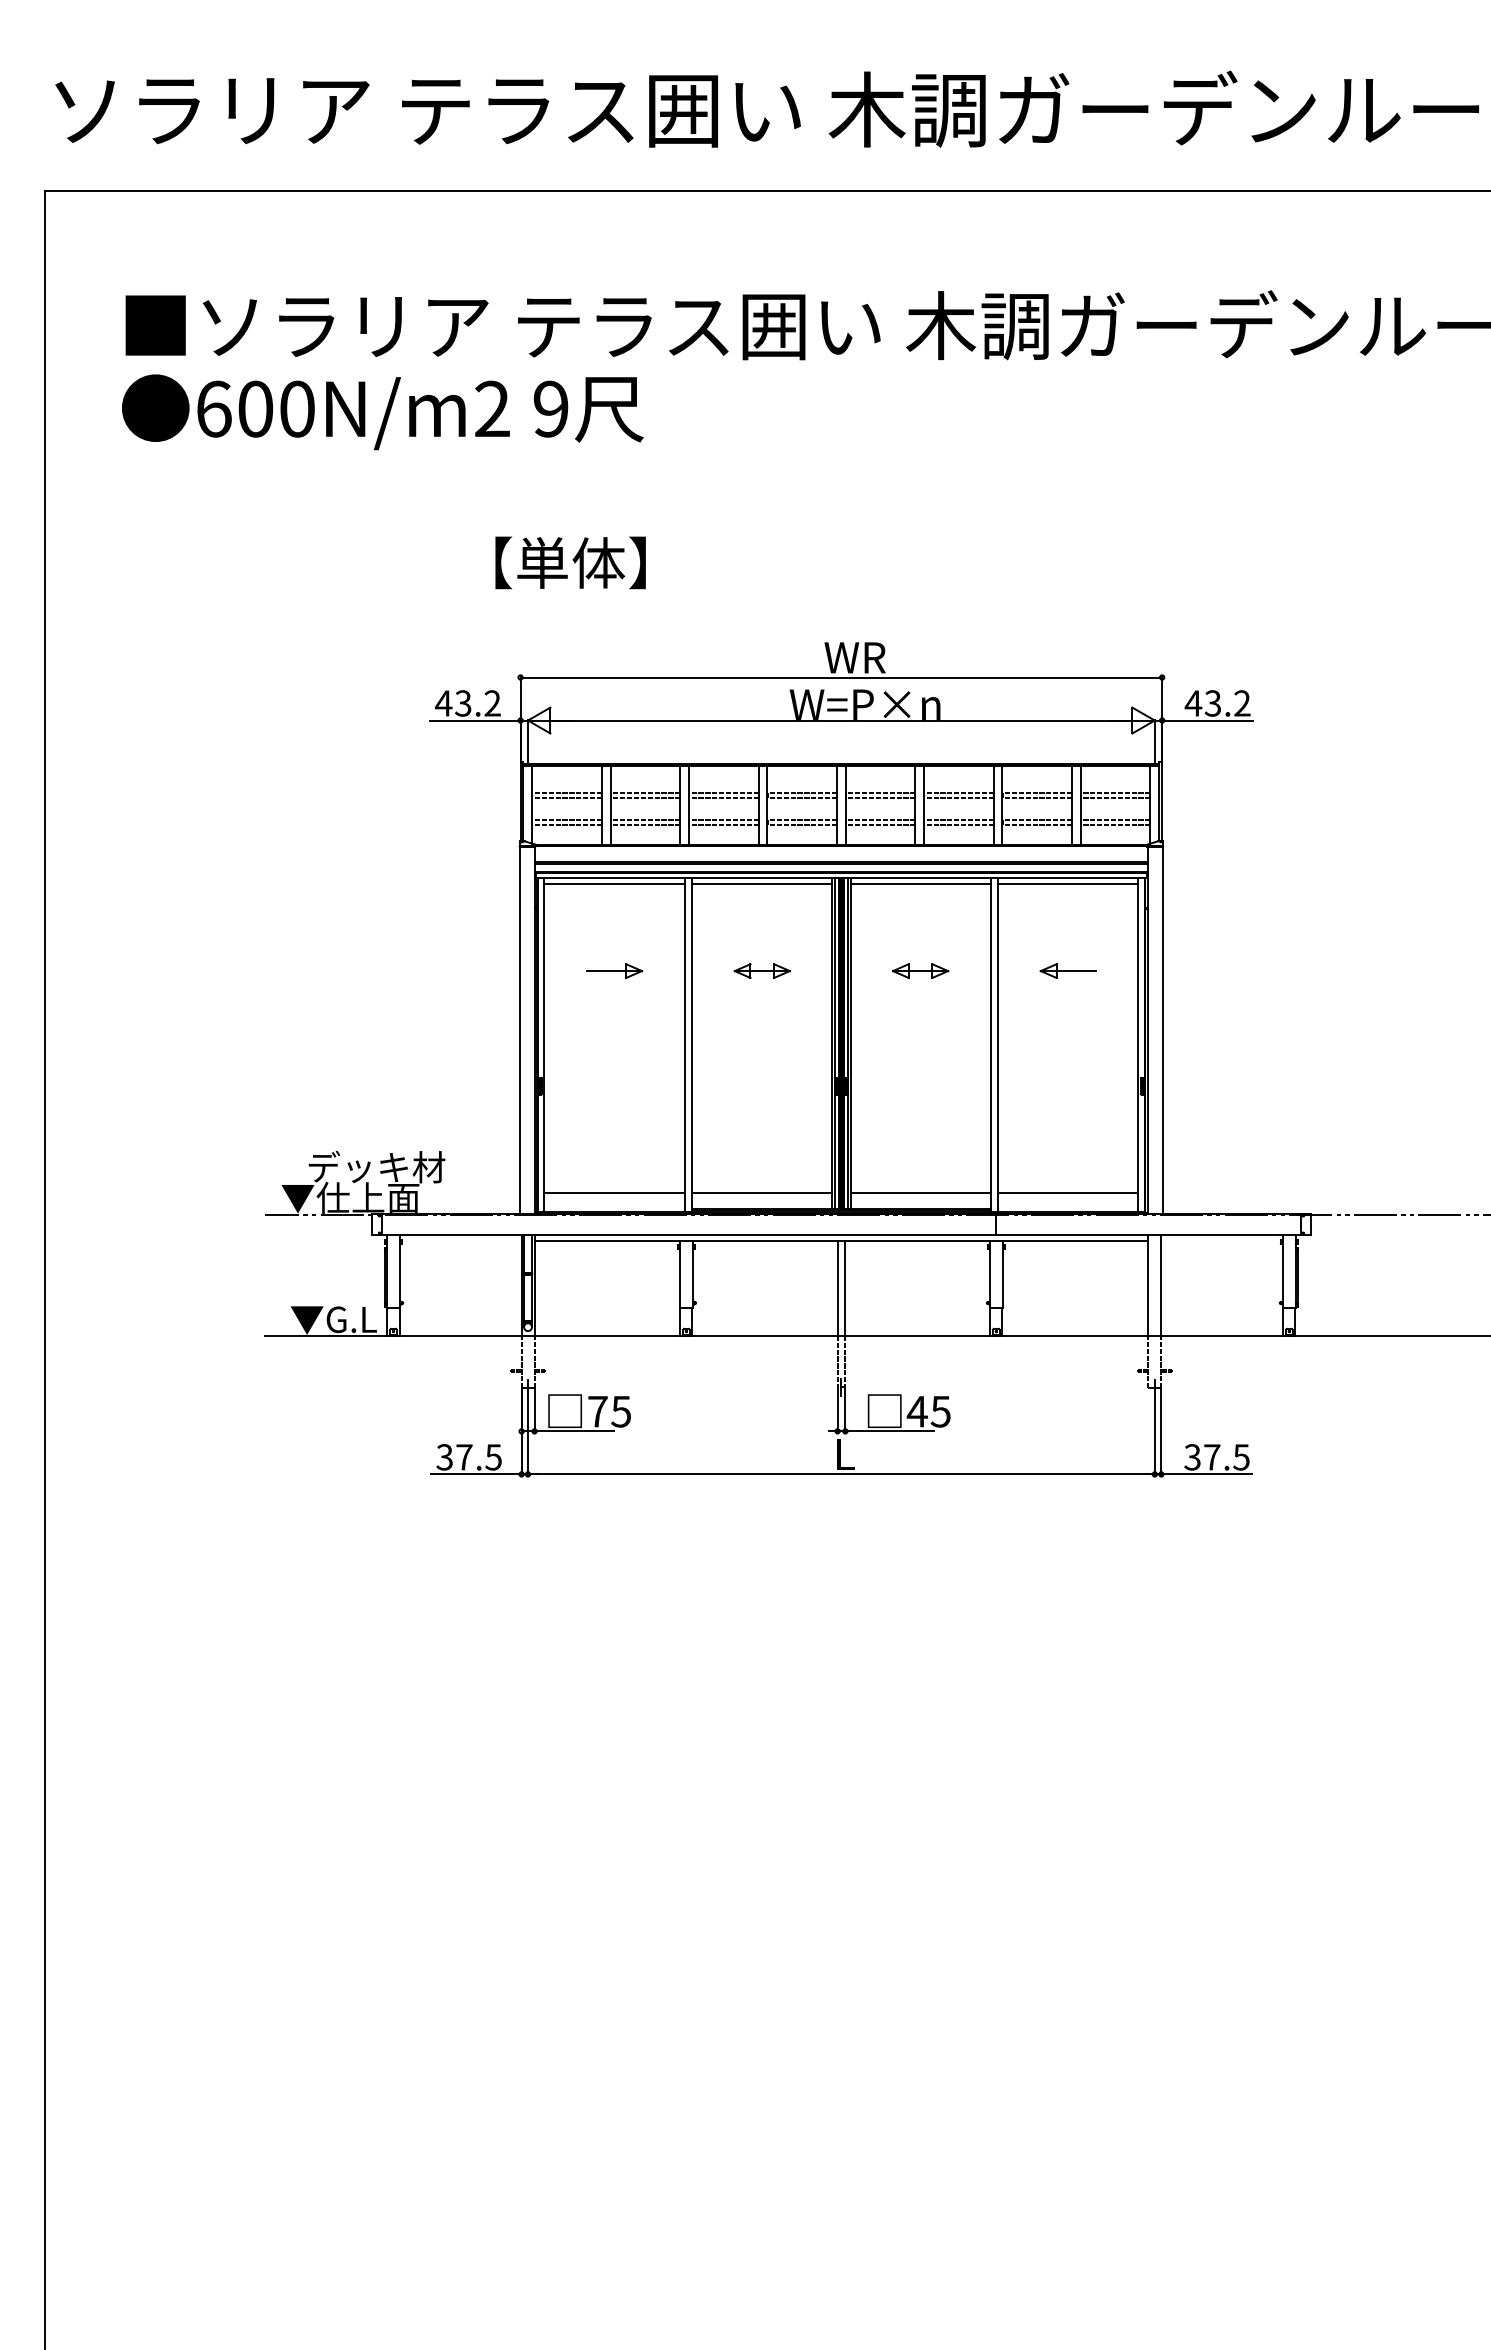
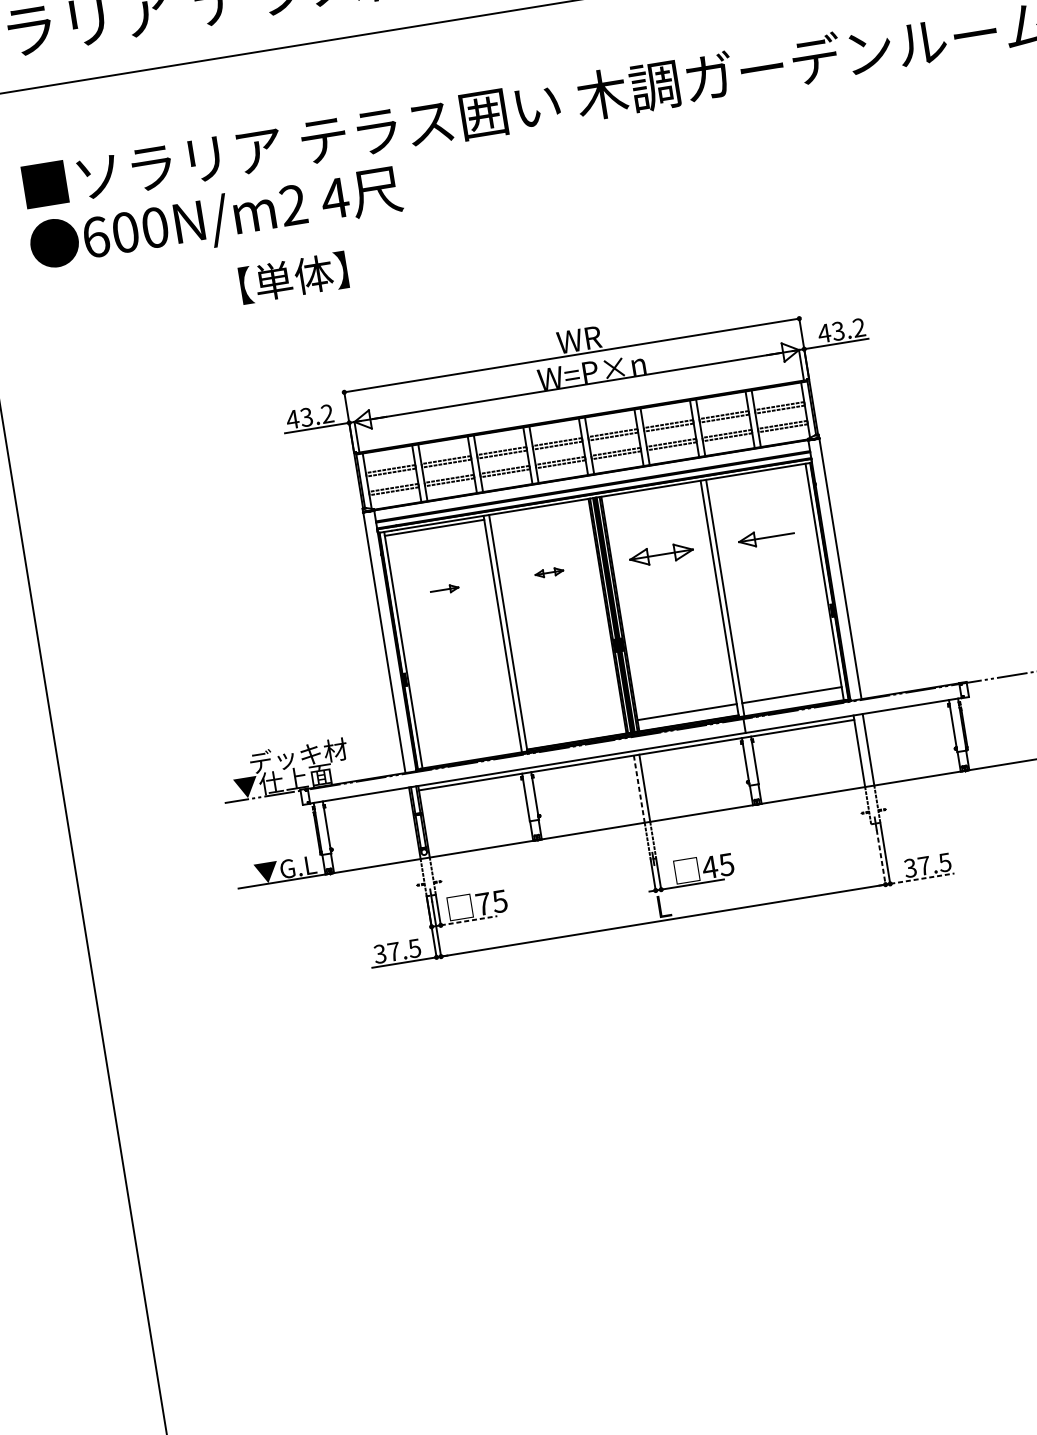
text: (550, 408) -> (334, 198), 9 -> 4
text: (570, 562) -> (293, 277), moved
line: (762, 883) -> (539, 510), removed
line: (920, 883) -> (651, 492), removed
line: (1068, 883) -> (756, 475), removed
part: (614, 970) -> (444, 589), size x0.7
part: (761, 970) -> (548, 572), size x0.7
part: (920, 970) -> (661, 554), size x1.6
part: (1067, 970) -> (765, 537), size x1.4
line: (614, 1193) -> (470, 747), removed
line: (762, 1193) -> (575, 730), removed
line: (837, 1288) -> (639, 789), solid -> dashed
line: (574, 1431) -> (469, 920), solid -> dashed
line: (1154, 1435) -> (880, 857), solid -> dashed
line: (1207, 1474) -> (922, 878), solid -> dashed

